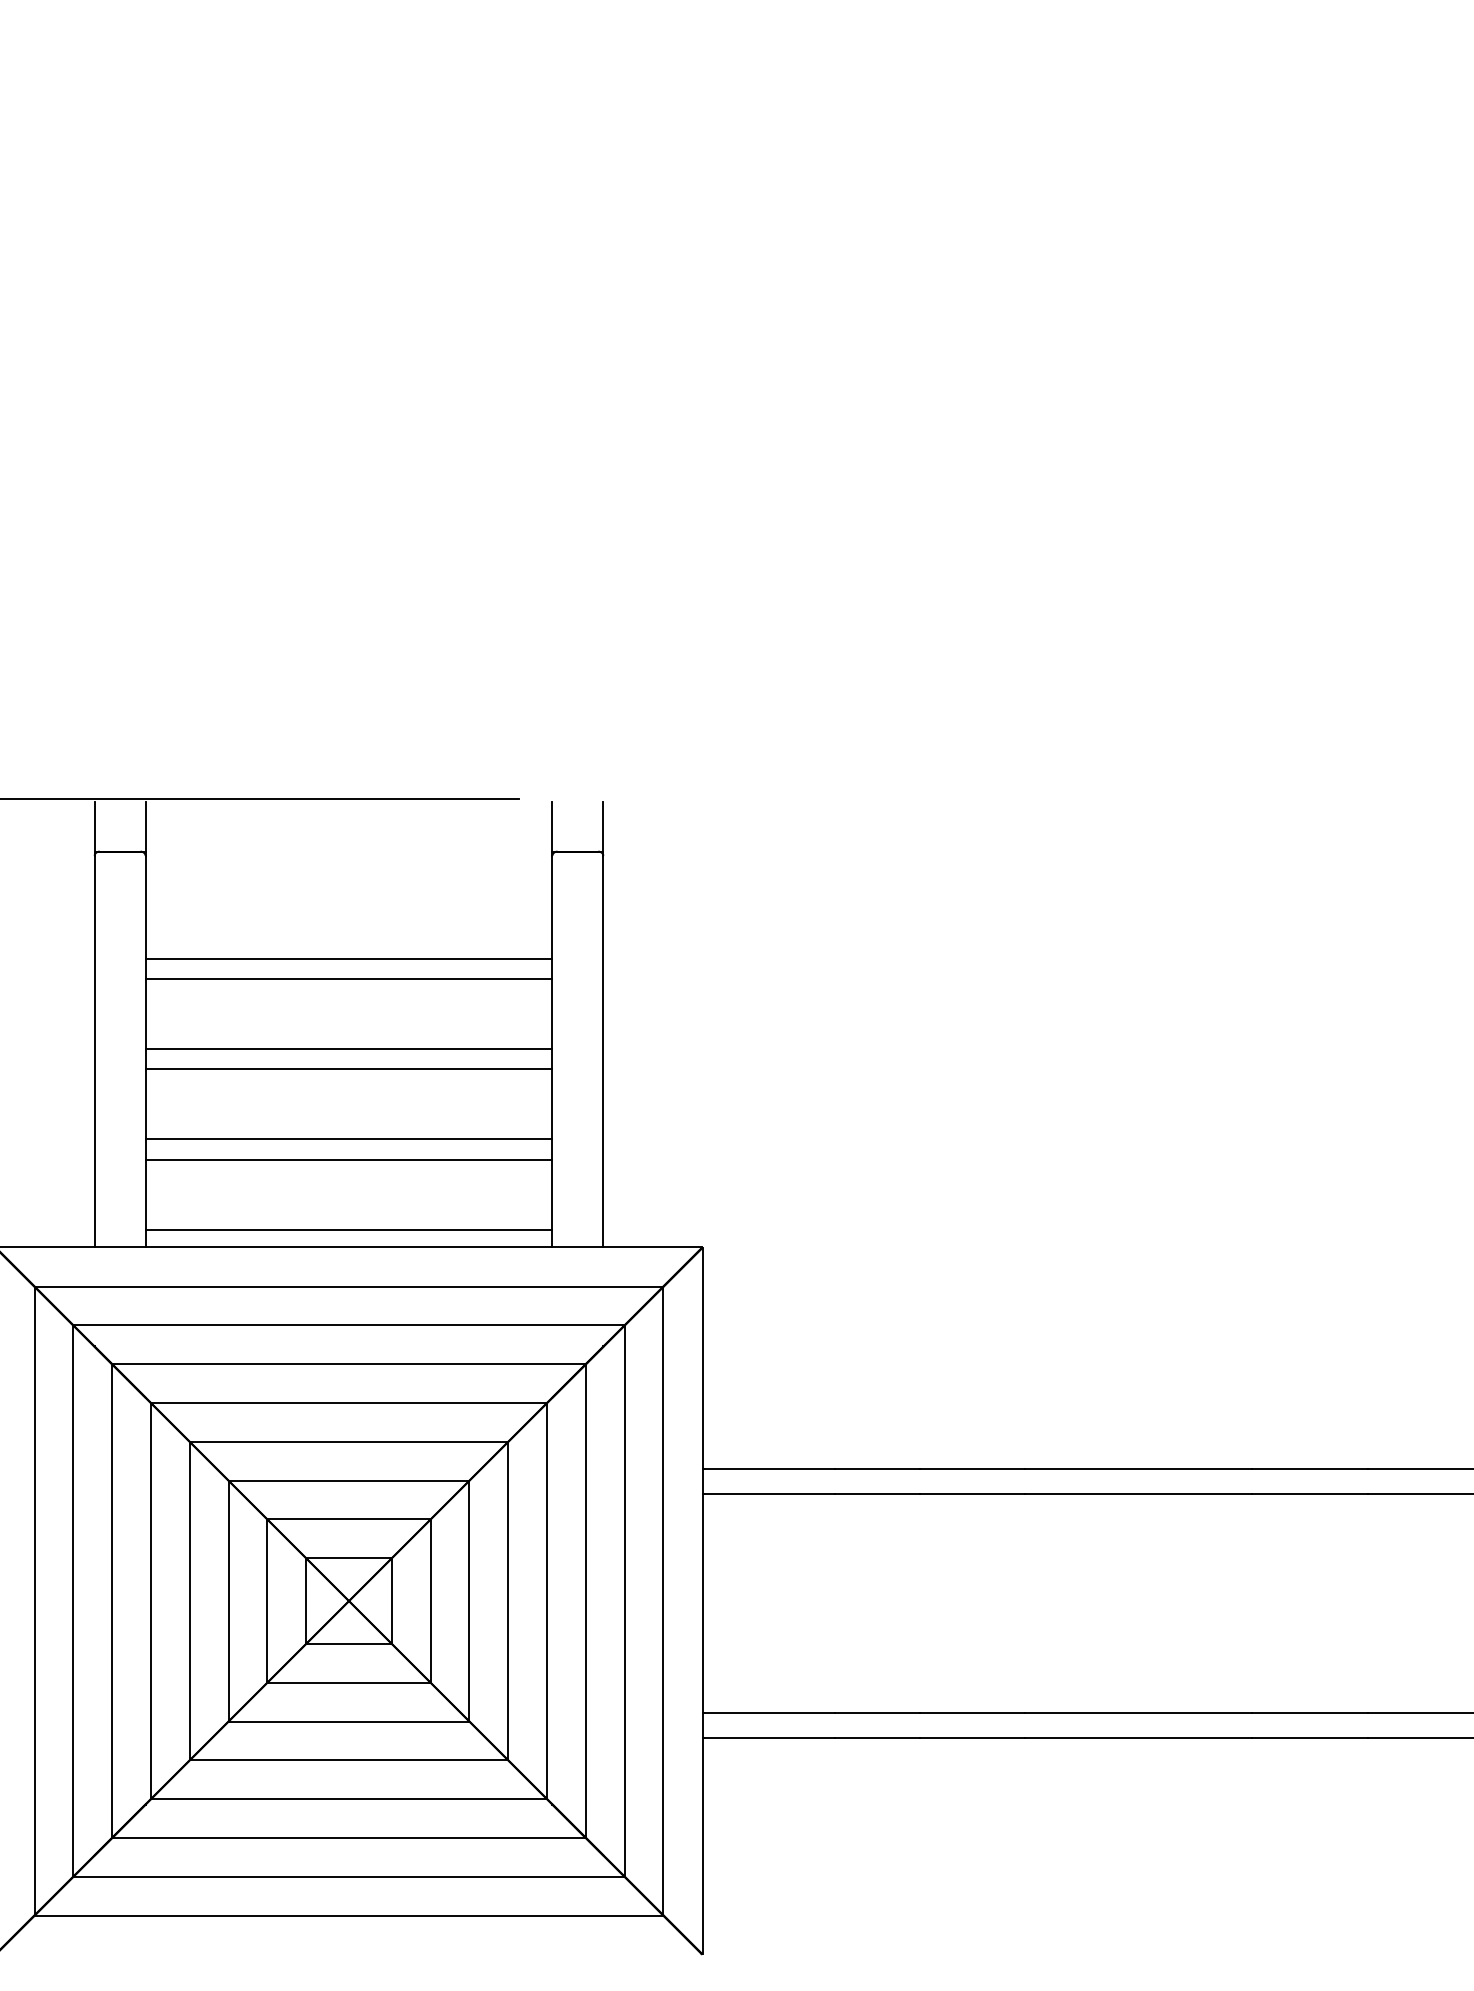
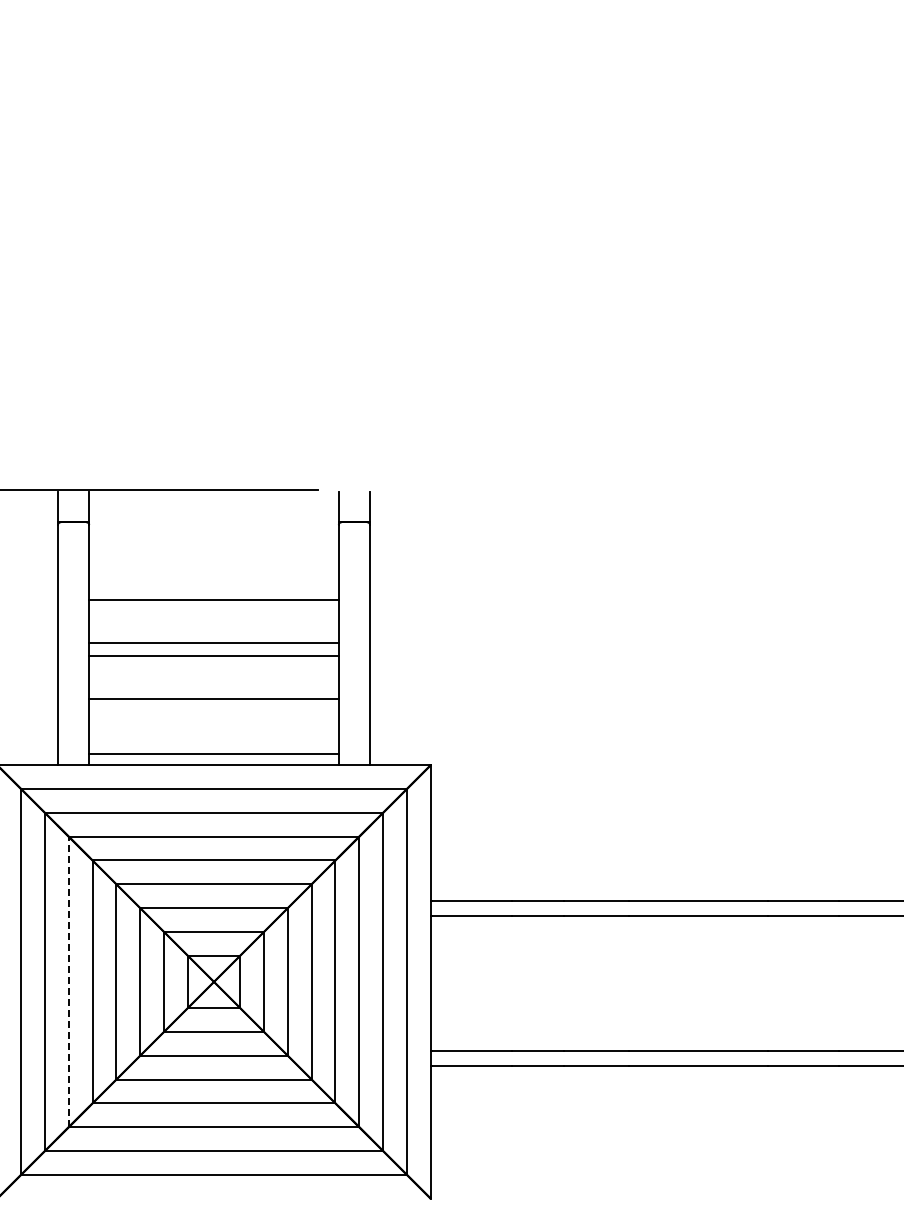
line: (348, 958) -> (213, 587), removed
line: (348, 1160) -> (213, 711), removed
line: (111, 1600) -> (68, 981), solid -> dashed

